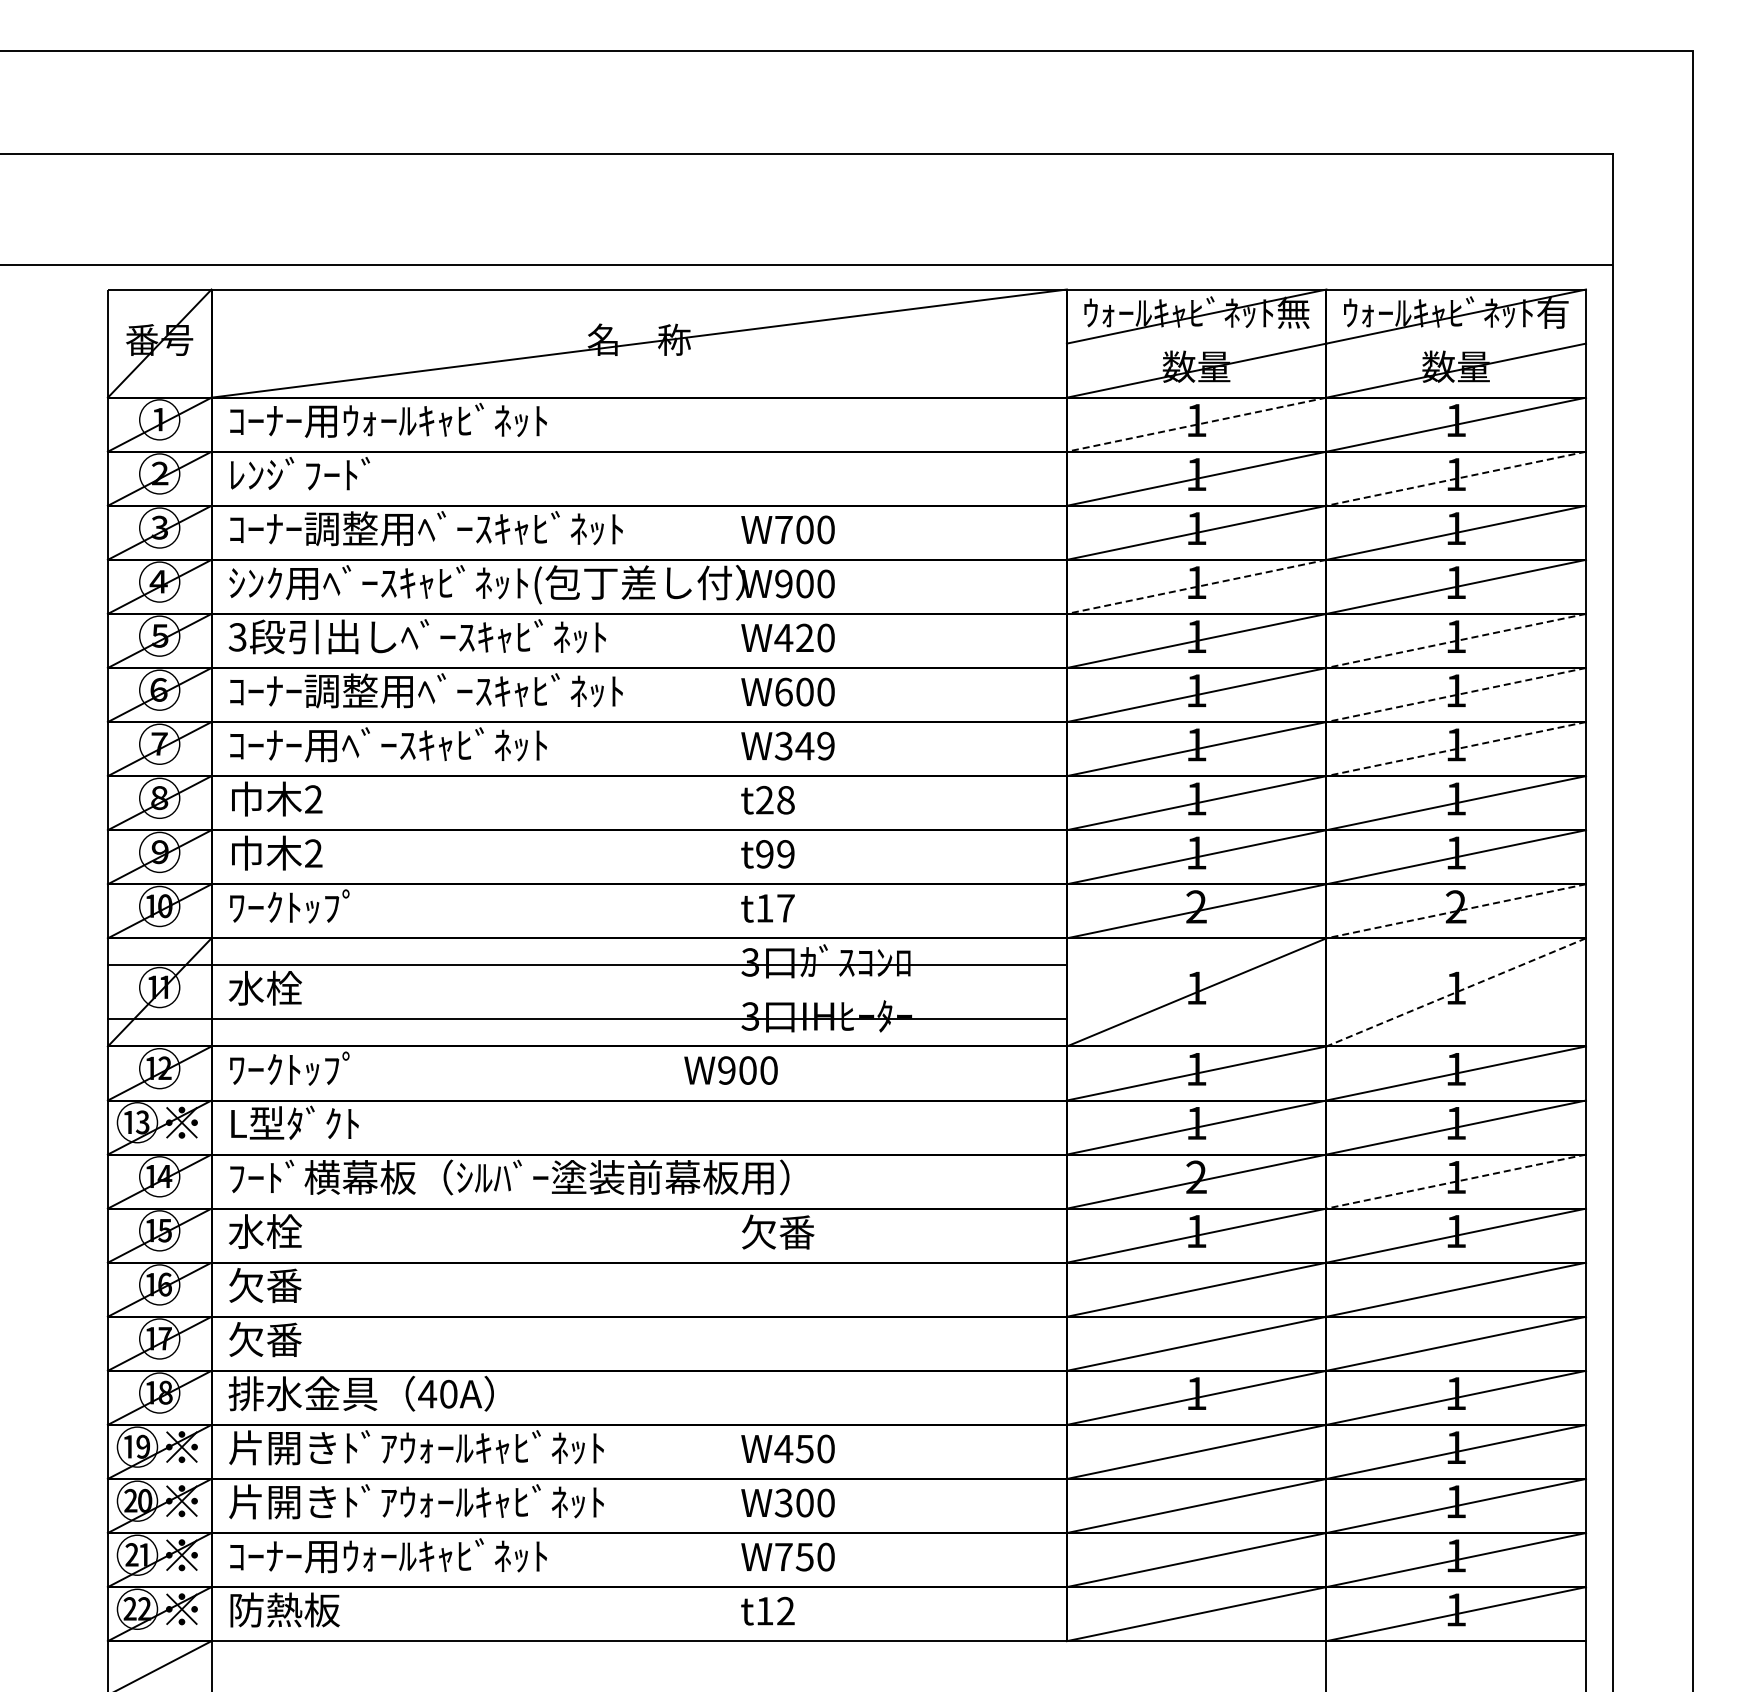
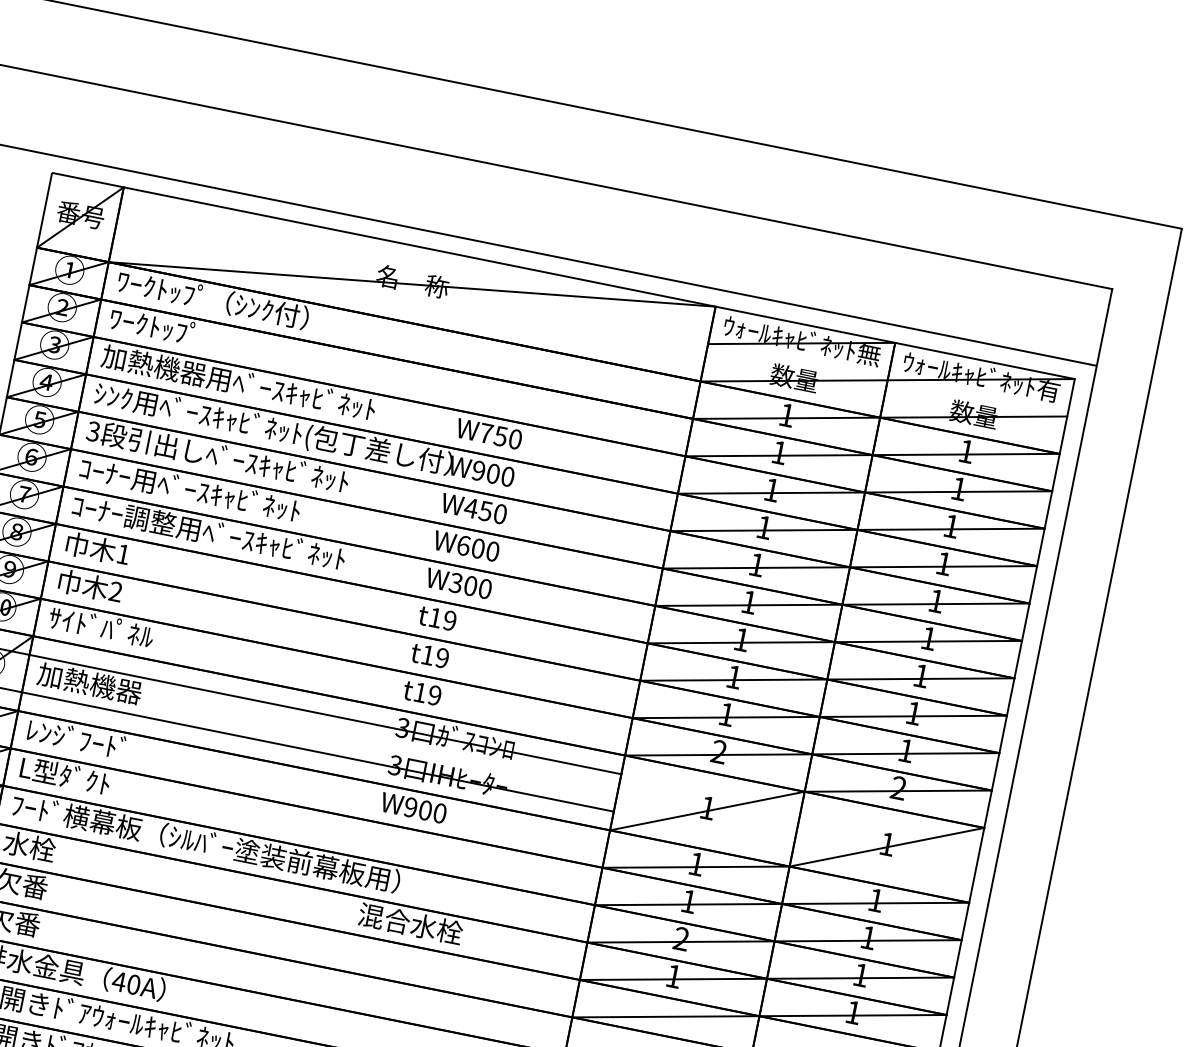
text: (388, 420) -> (228, 302), ｺｰﾅｰ用ｳｫｰﾙｷｬﾋﾞﾈｯﾄ -> ﾜｰｸﾄｯﾌﾟ（ｼﾝｸ付）
line: (1196, 424) -> (786, 418), dashed -> solid
text: (300, 473) -> (159, 327), ﾚﾝｼﾞﾌｰﾄﾞ -> ﾜｰｸﾄｯﾌﾟ
line: (1456, 478) -> (958, 491), dashed -> solid
text: (303, 528) -> (154, 365), ｺｰﾅｰ調整用ﾍﾞｰｽｷｬﾋﾞﾈｯﾄ -> 加熱機器用ﾍﾞｰｽｷｬﾋﾞﾈｯﾄ
text: (804, 529) -> (500, 436), W700 -> W750
line: (1196, 586) -> (763, 530), dashed -> solid
text: (804, 637) -> (485, 510), W420 -> W450
line: (1456, 640) -> (936, 603), dashed -> solid
text: (463, 690) -> (242, 499), ｺｰﾅｰ調整用ﾍﾞｰｽｷｬﾋﾞﾈｯﾄ -> ｺｰﾅｰ用ﾍﾞｰｽｷｬﾋﾞﾈｯﾄ
line: (1456, 695) -> (928, 641), dashed -> solid
text: (463, 744) -> (234, 537), ｺｰﾅｰ用ﾍﾞｰｽｷｬﾋﾞﾈｯﾄ -> ｺｰﾅｰ調整用ﾍﾞｰｽｷｬﾋﾞﾈｯﾄ
text: (814, 745) -> (477, 586), W349 -> W300
line: (1456, 749) -> (921, 679), dashed -> solid
text: (313, 799) -> (123, 554), 2 -> 1
text: (775, 799) -> (442, 618), t28 -> t19
text: (764, 854) -> (427, 655), t99 -> t19
text: (303, 906) -> (101, 627), ﾜｰｸﾄｯﾌﾟ -> ｻｲﾄﾞﾊﾟﾈﾙ
text: (785, 908) -> (434, 695), t17 -> t19
line: (1456, 911) -> (898, 791), dashed -> solid
text: (303, 987) -> (90, 683), 水栓 -> 加熱機器
line: (1456, 992) -> (887, 847), dashed -> solid
text: (300, 1068) -> (76, 738), ﾜｰｸﾄｯﾌﾟ -> ﾚﾝｼﾞﾌｰﾄﾞ
text: (730, 1070) -> (413, 808), moved
line: (1456, 1181) -> (860, 978), dashed -> solid
text: (815, 1231) -> (410, 923), 欠番 -> 混合水栓

